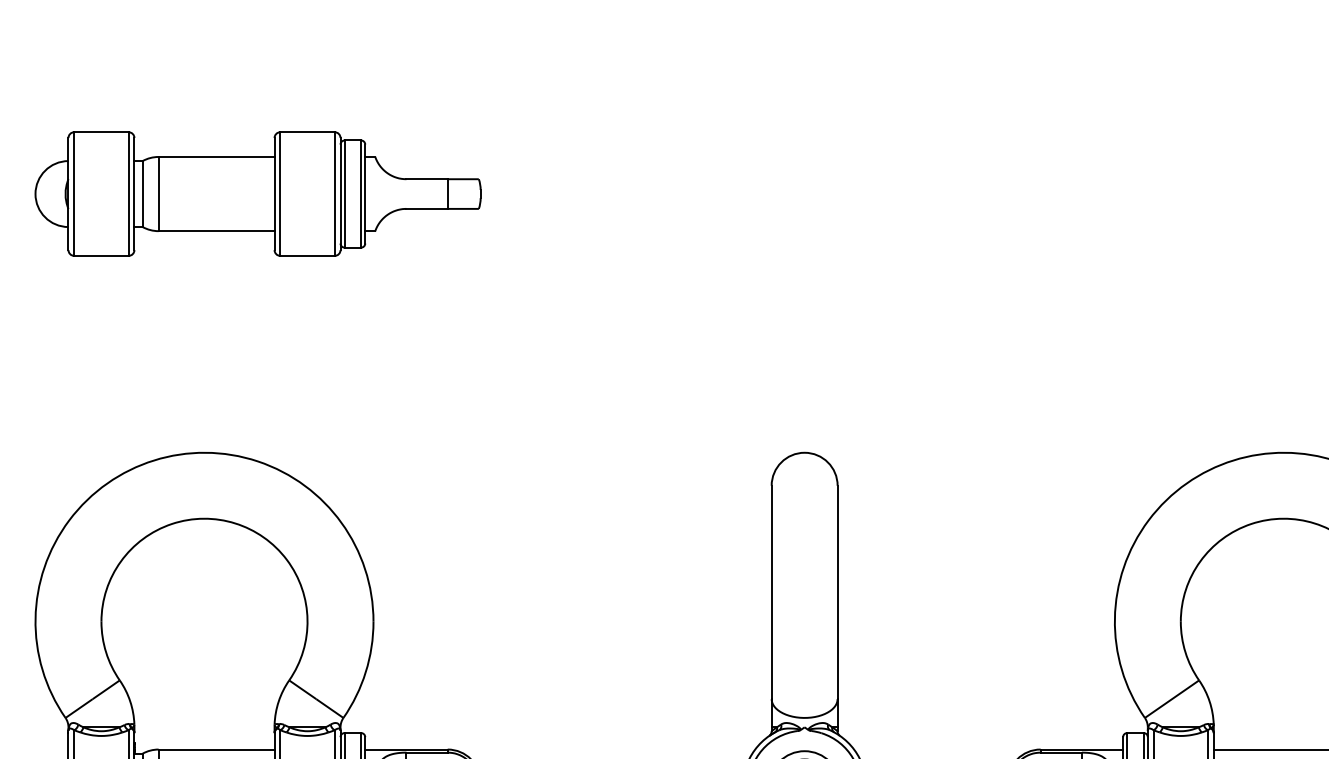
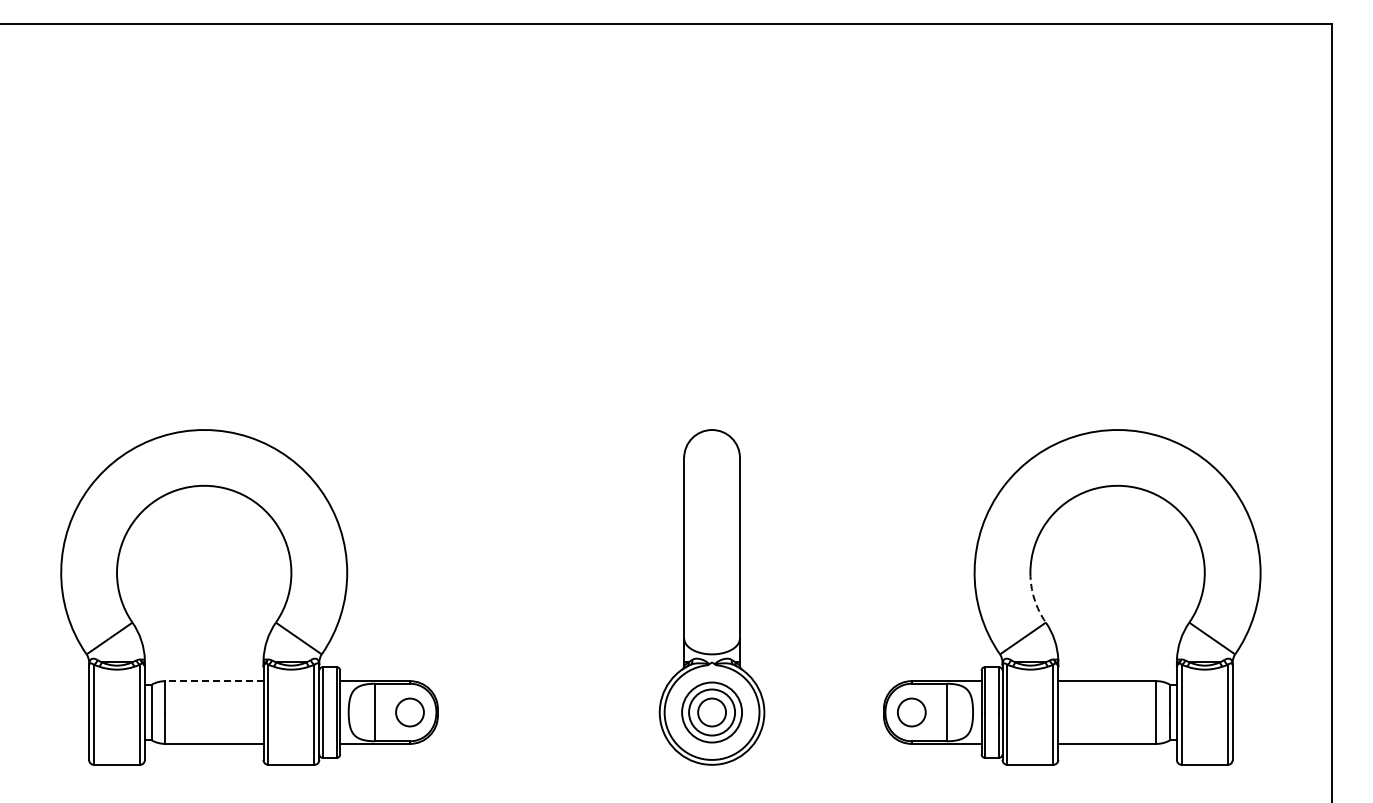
part: (258, 193) -> (249, 210), removed
arc: (1185, 653) -> (1034, 599), solid -> dashed
line: (215, 749) -> (213, 681), solid -> dashed

